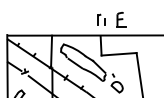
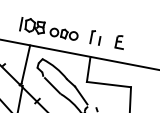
part: (121, 19) -> (120, 41), size x0.71
part: (64, 20) -> (49, 29), added

